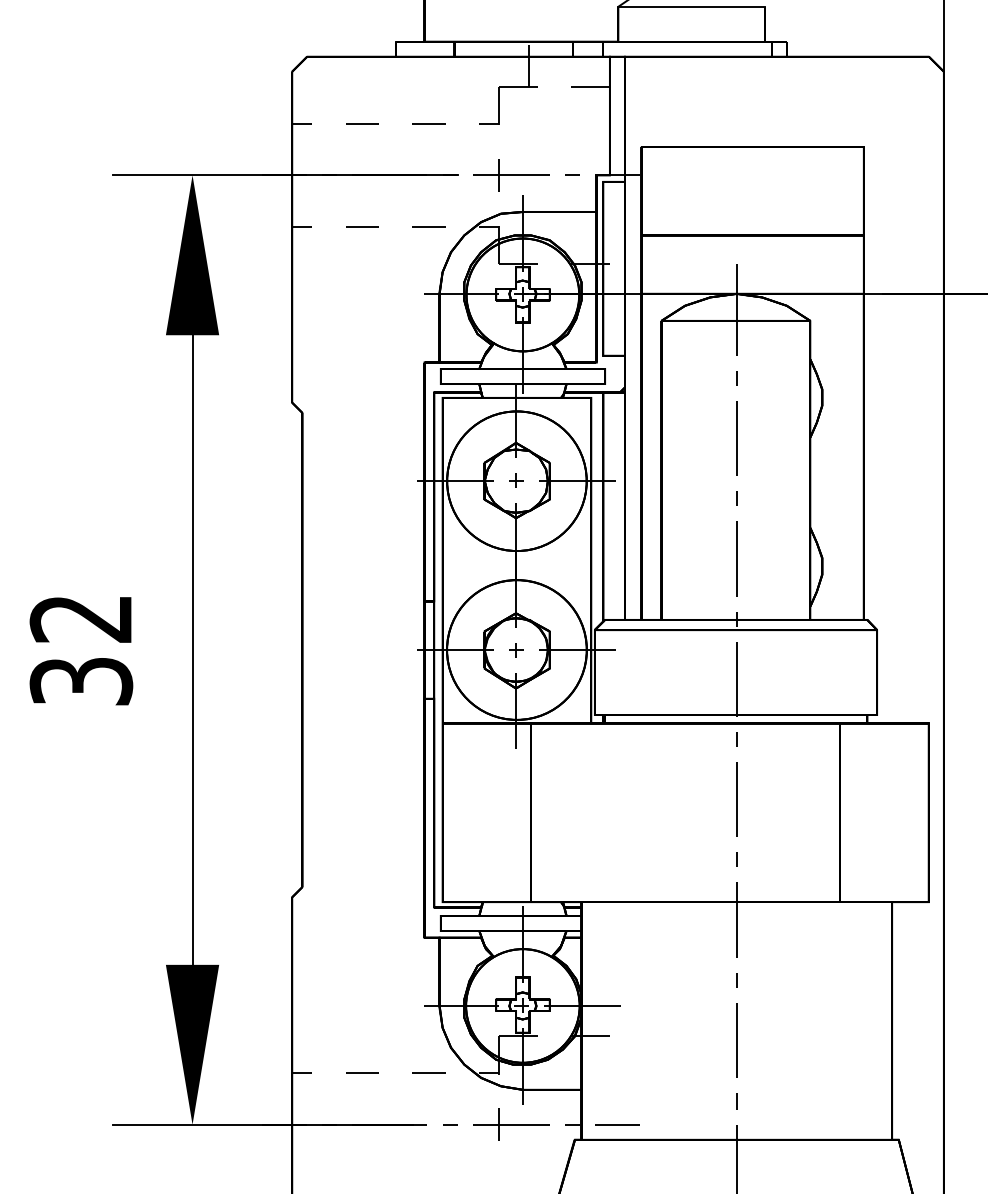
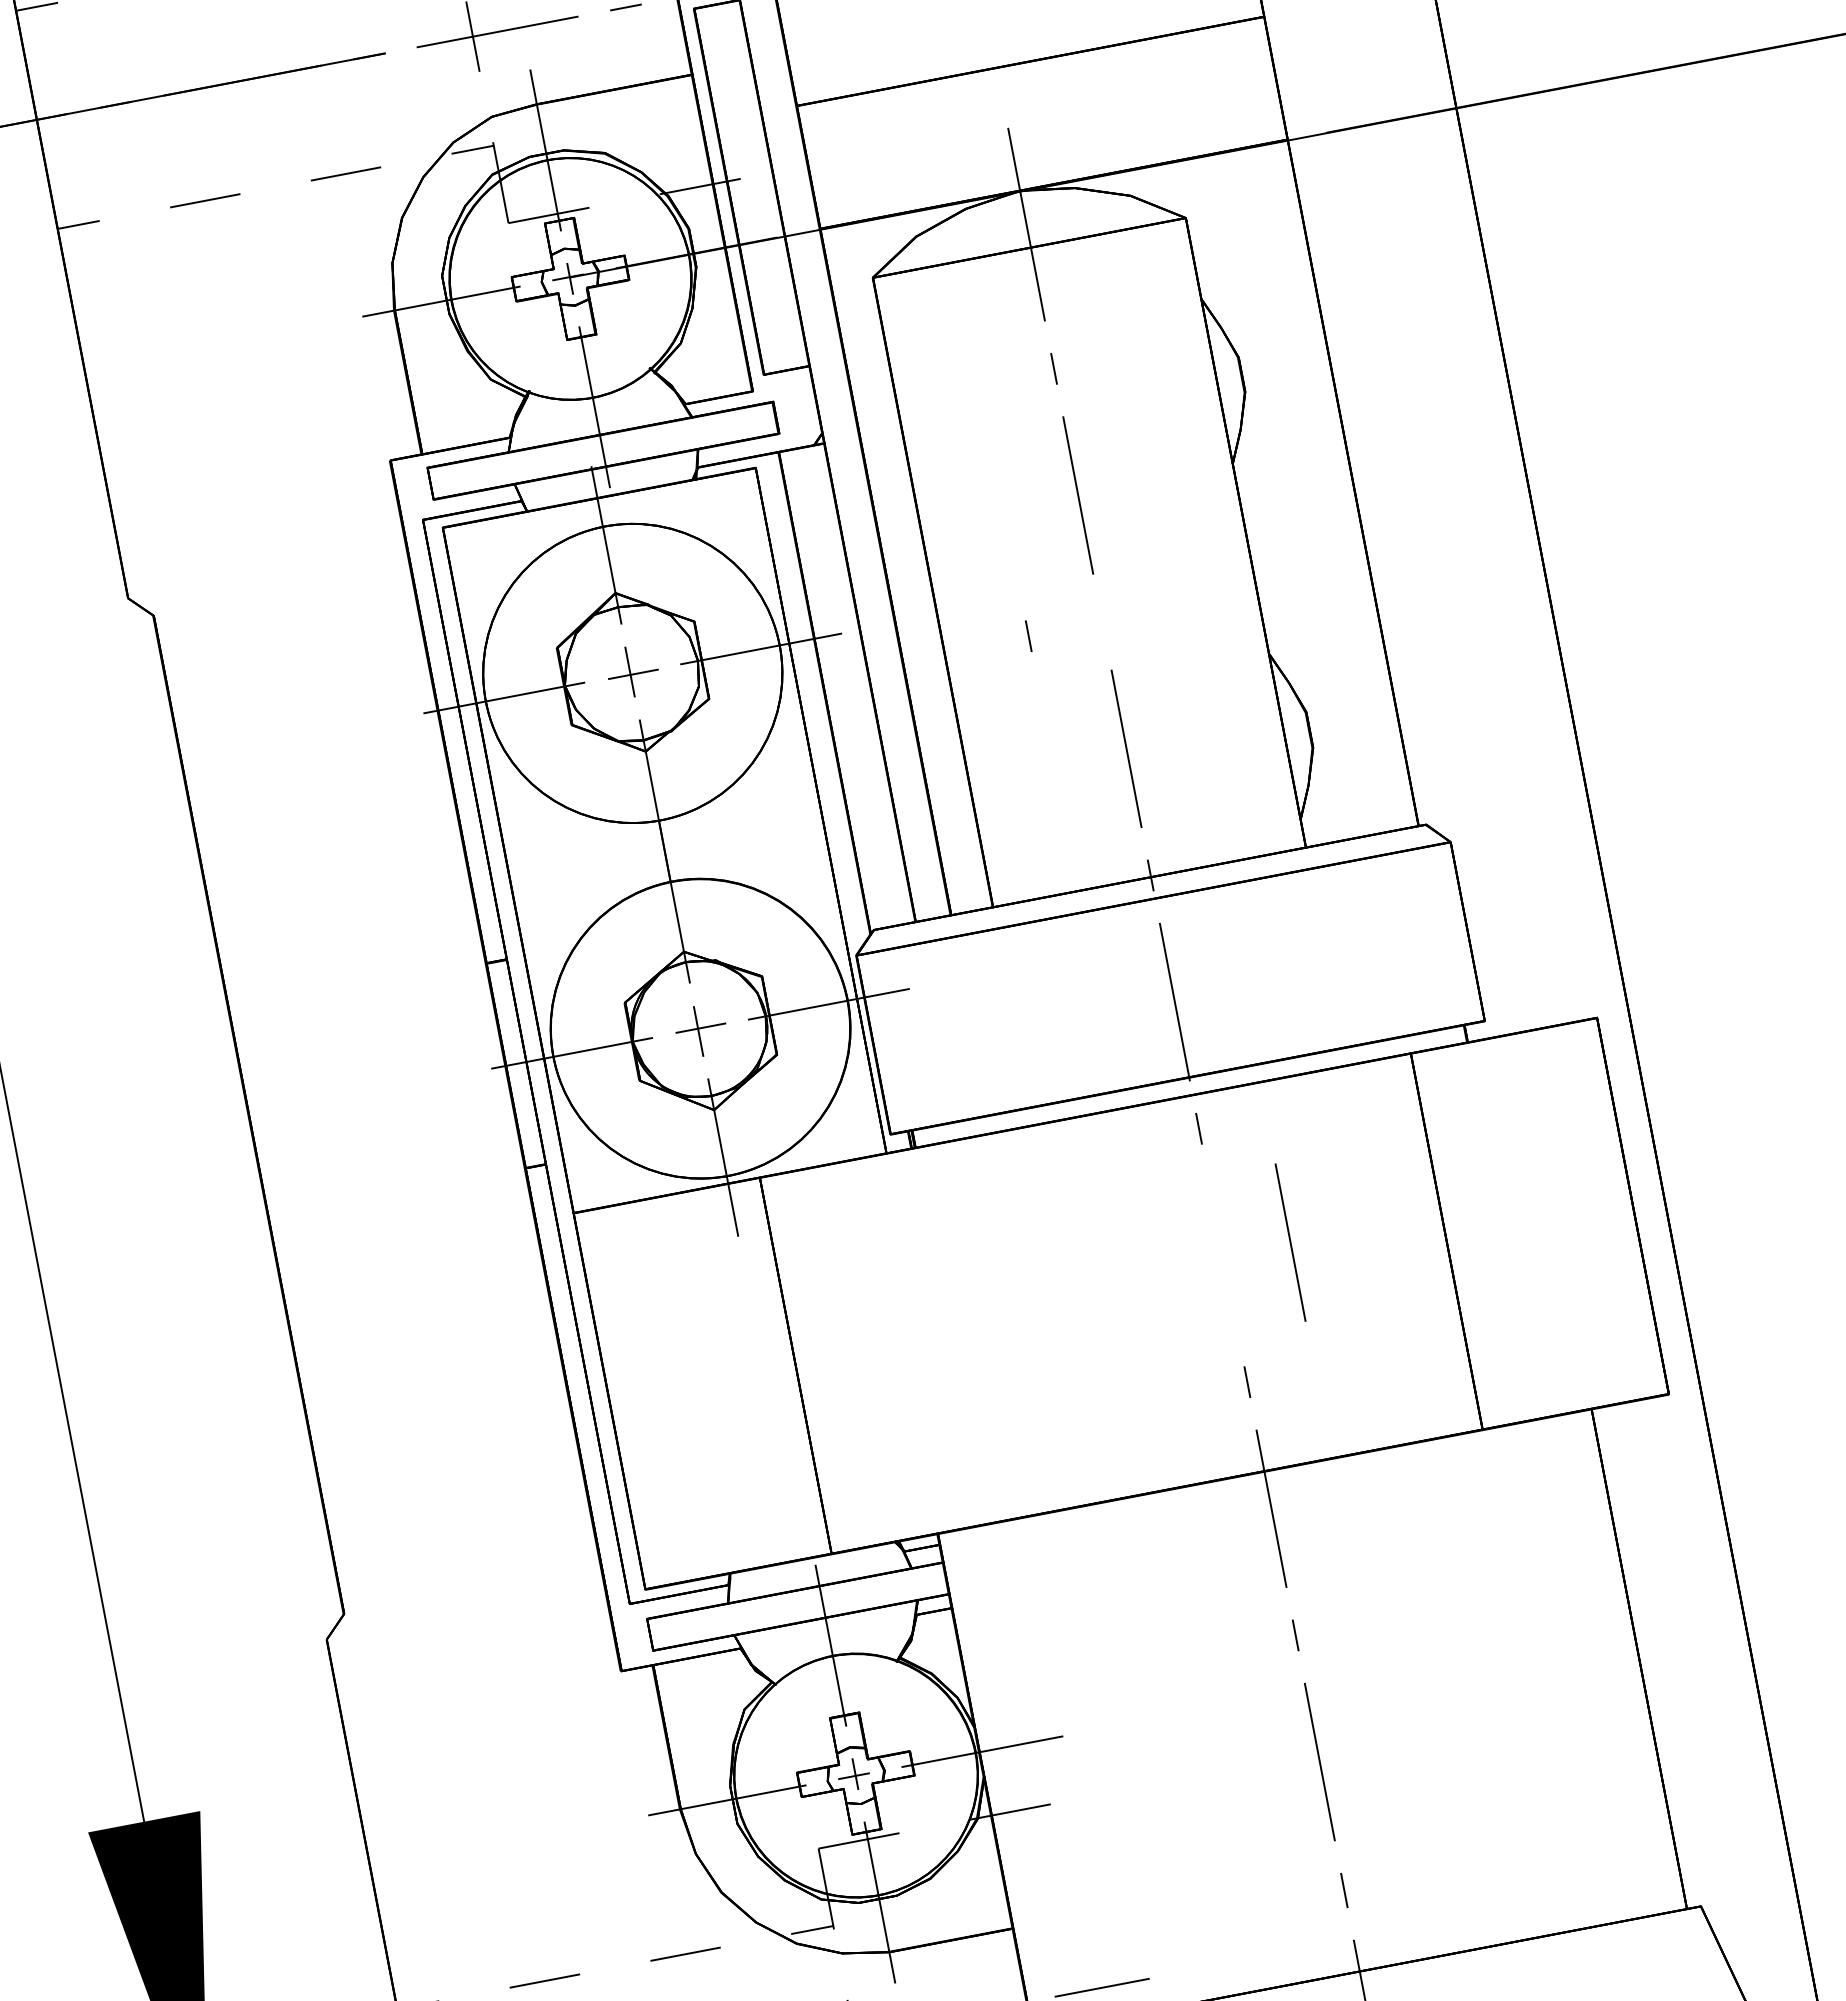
part: (516, 480) -> (631, 672), size x1.6
line: (736, 498) -> (1028, 635), moved
part: (516, 650) -> (699, 1029), size x1.6
line: (736, 799) -> (1290, 1242), moved

